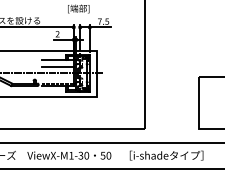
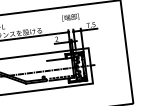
line: (57, 66) -> (59, 64), removed

